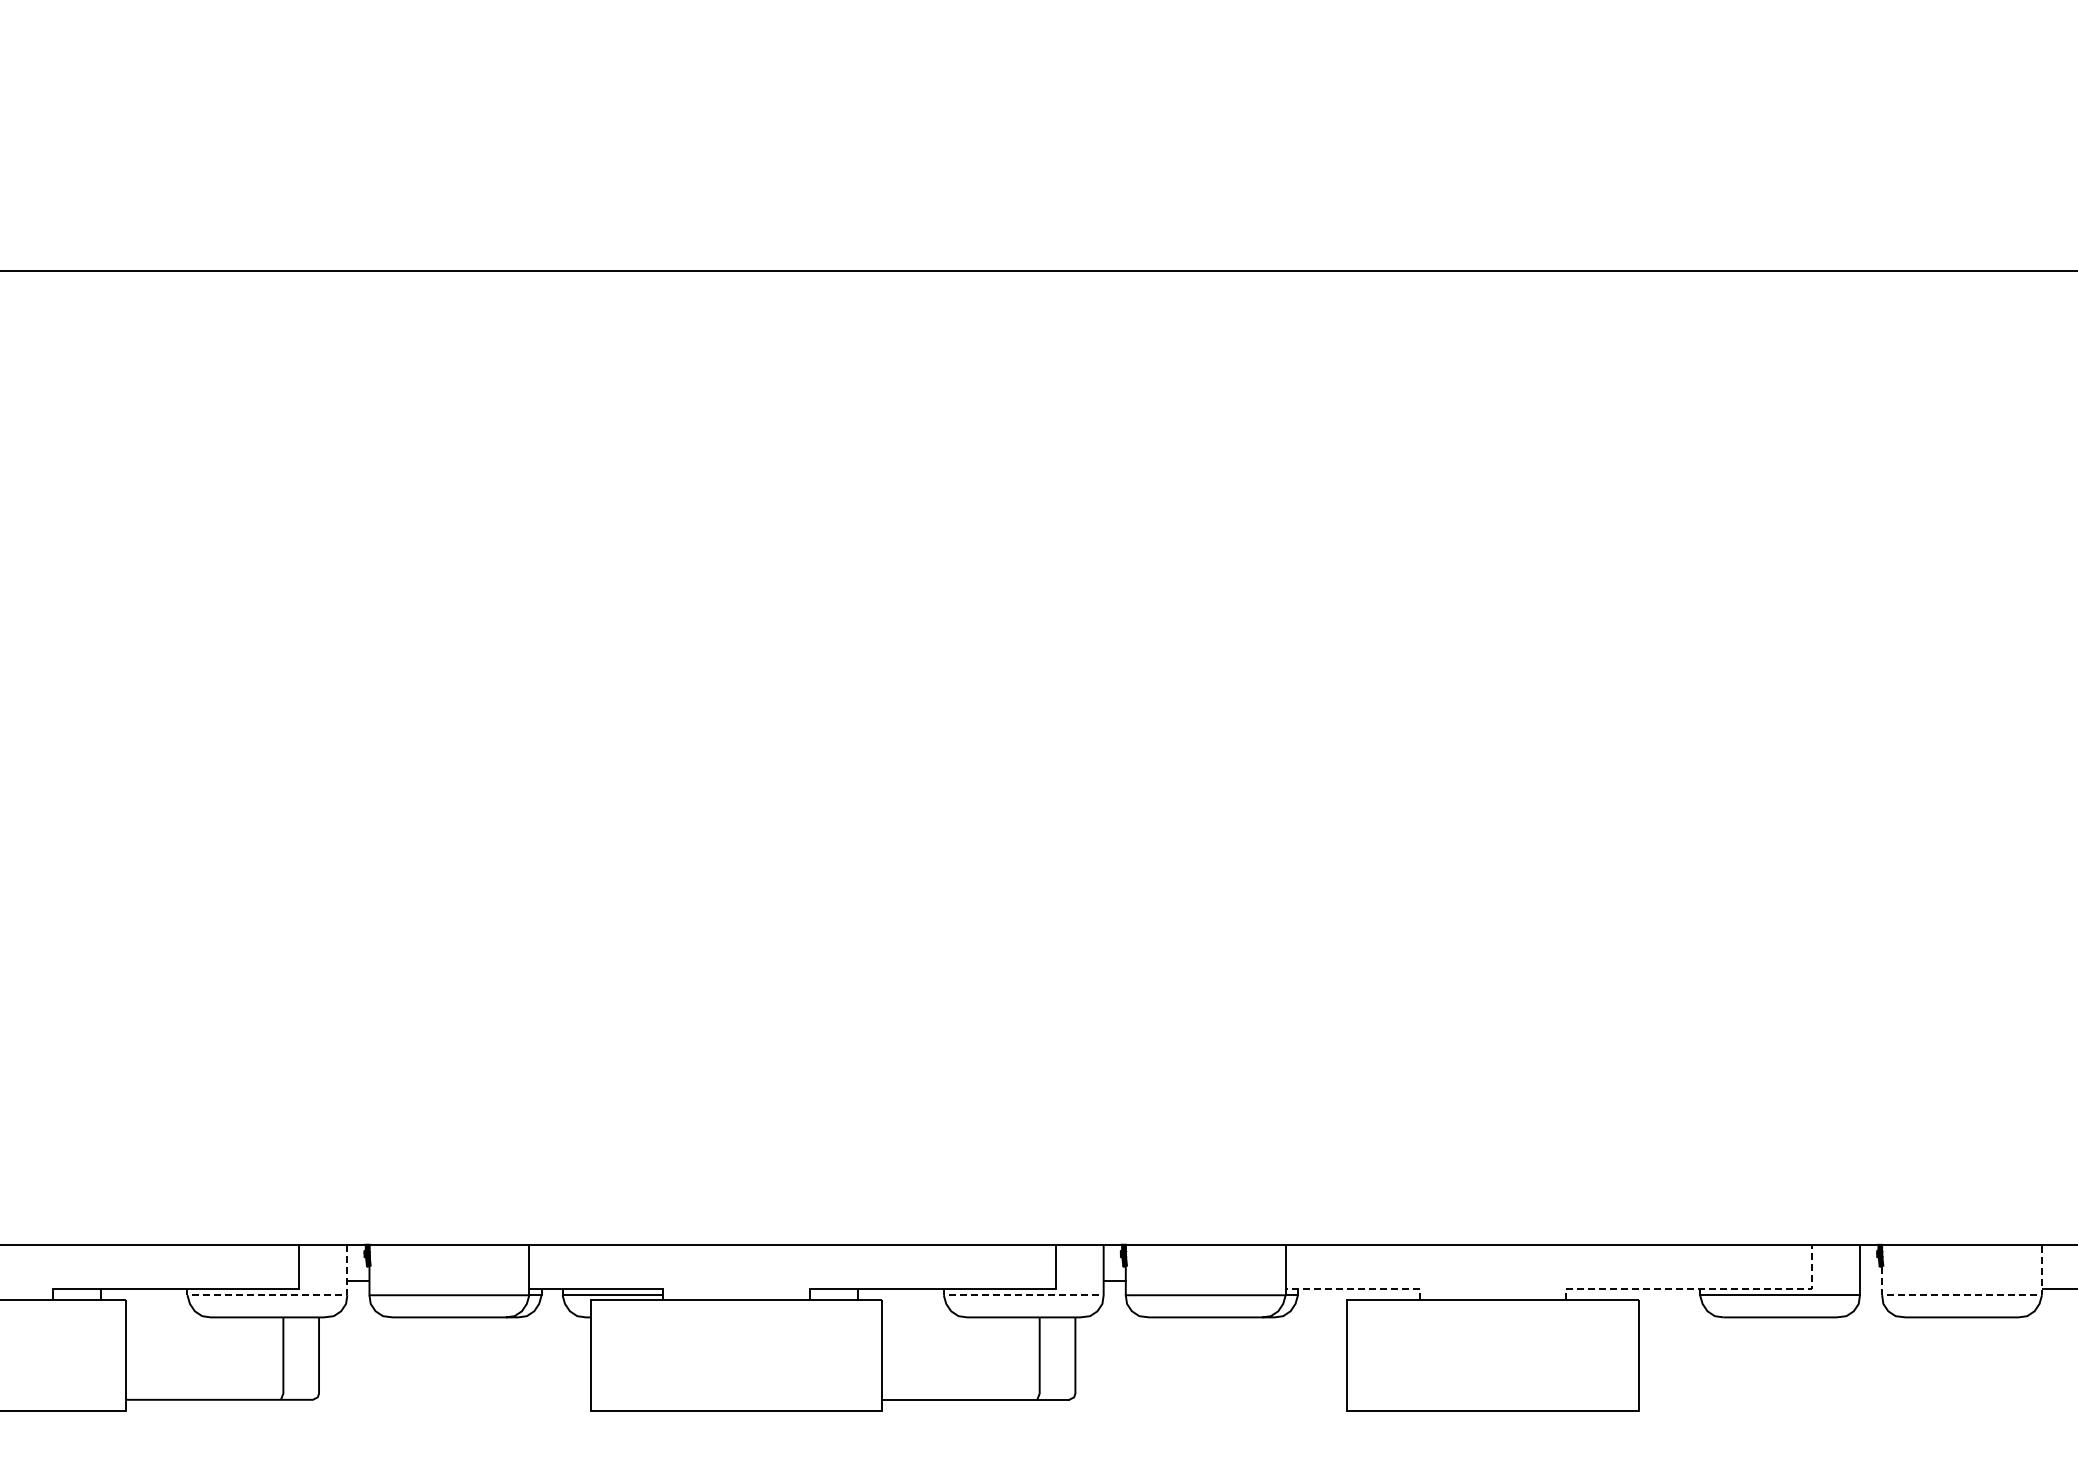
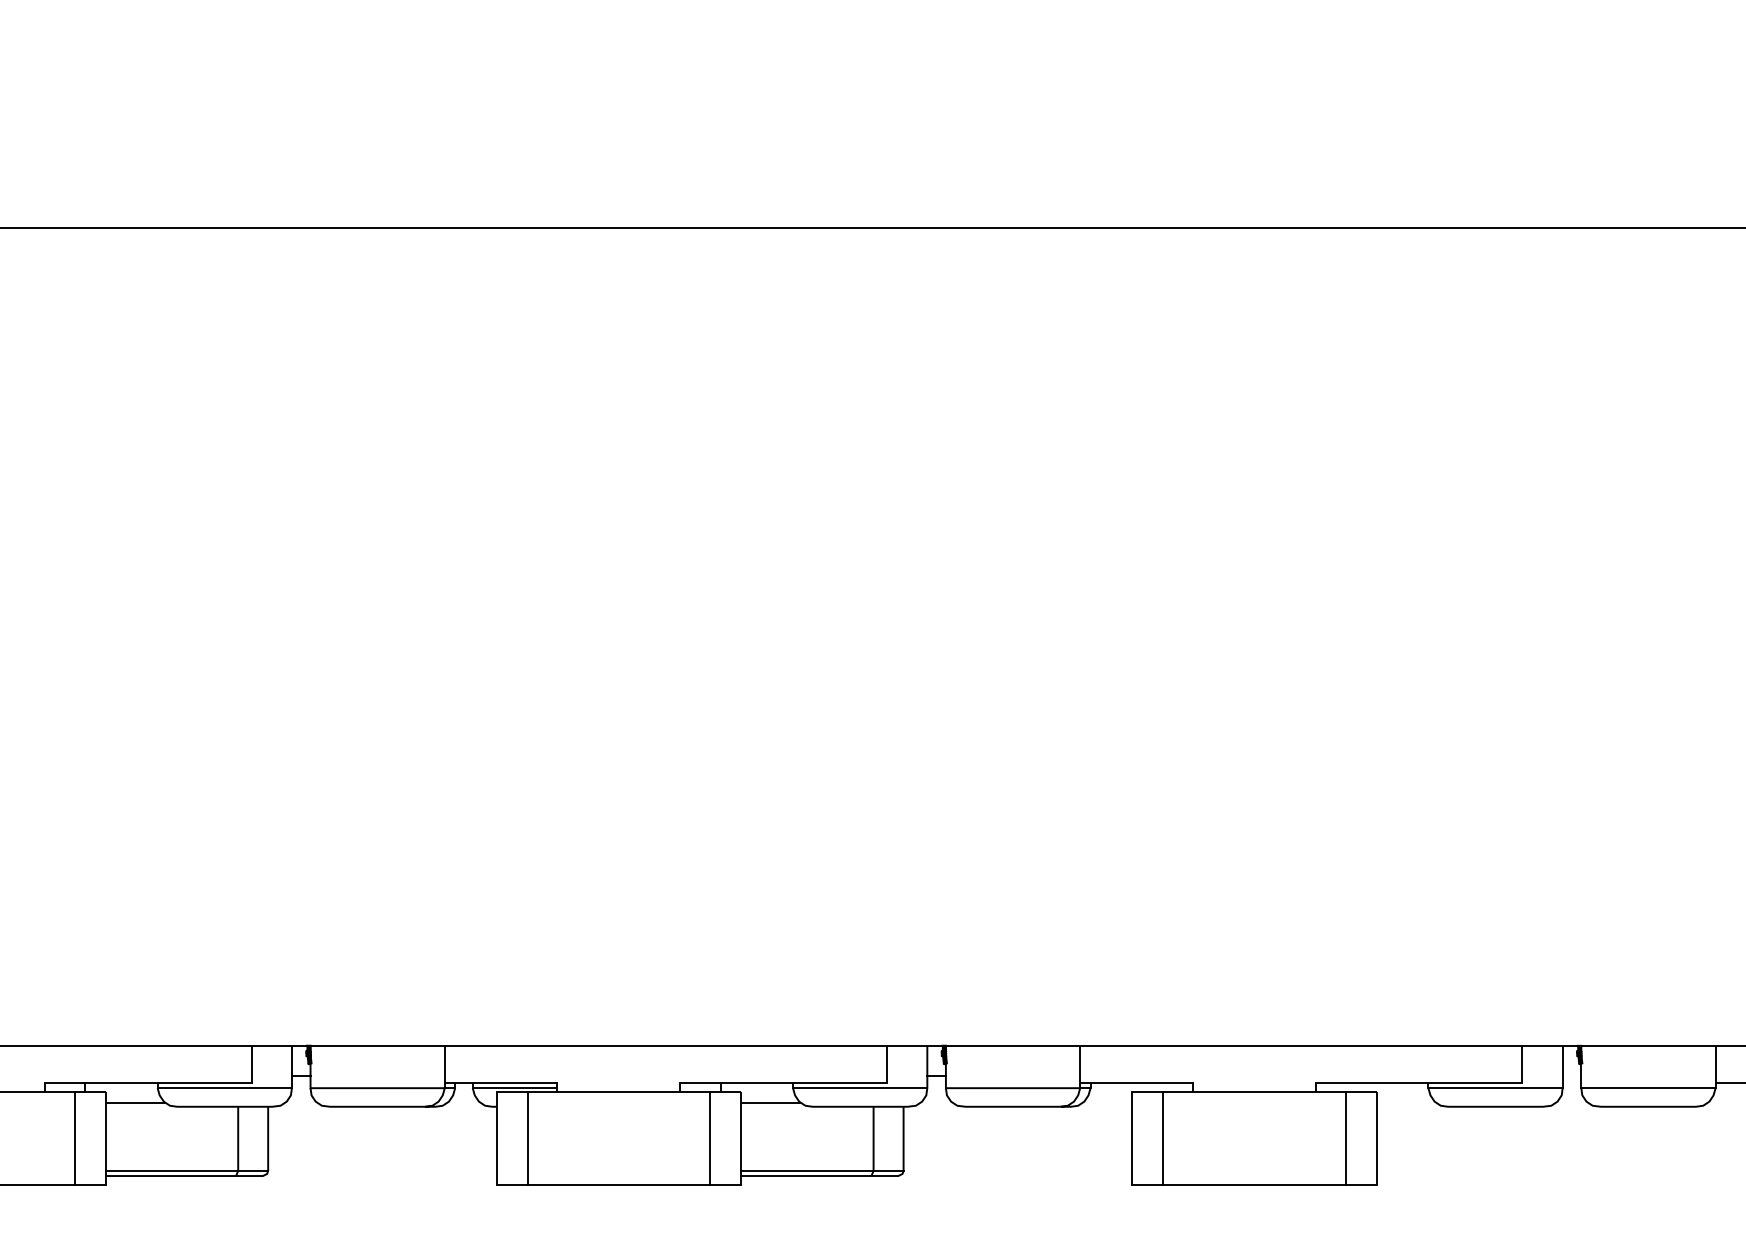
line: (1359, 1289) -> (1142, 1083), dashed -> solid
line: (1706, 1289) -> (1433, 1083), dashed -> solid
line: (289, 1295) -> (243, 1088), dashed -> solid
line: (1019, 1295) -> (856, 1088), dashed -> solid
line: (1962, 1295) -> (1648, 1088), dashed -> solid
line: (160, 1312) -> (134, 1102), added
line: (917, 1312) -> (770, 1102), added
line: (89, 1355) -> (75, 1138), added
line: (627, 1355) -> (527, 1138), added
line: (845, 1355) -> (710, 1138), added
line: (1384, 1355) -> (1163, 1138), added
line: (1601, 1355) -> (1345, 1138), added
line: (222, 1393) -> (187, 1170), added
line: (978, 1393) -> (822, 1170), added

